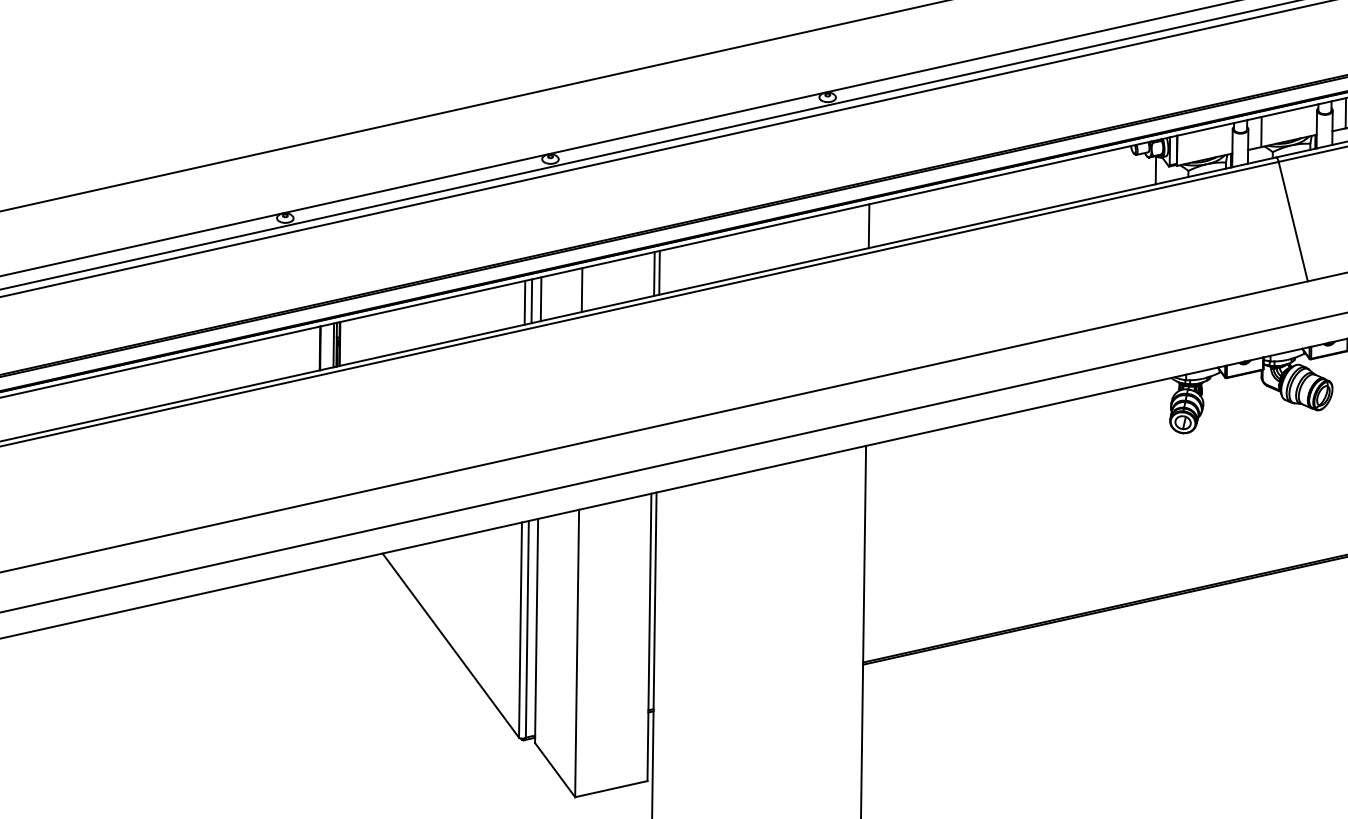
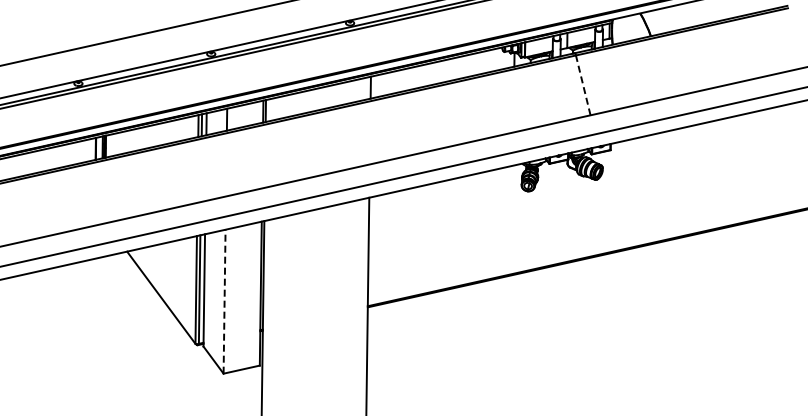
line: (1293, 221) -> (583, 85), solid -> dashed
line: (576, 653) -> (224, 301), solid -> dashed

